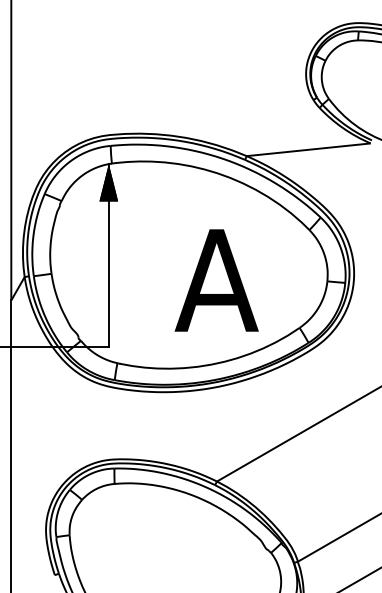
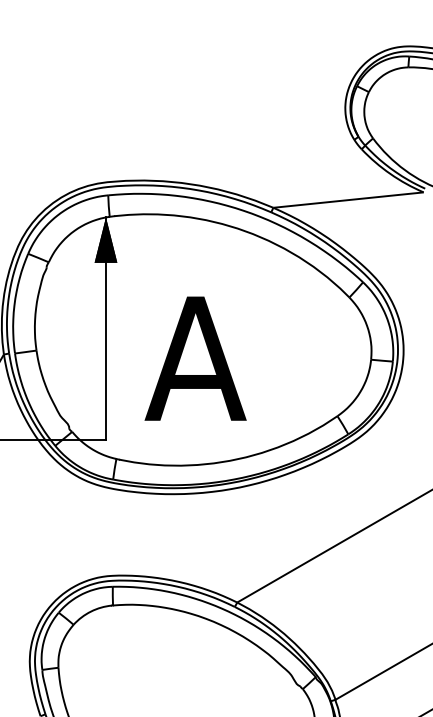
text: (216, 280) -> (195, 358), moved

